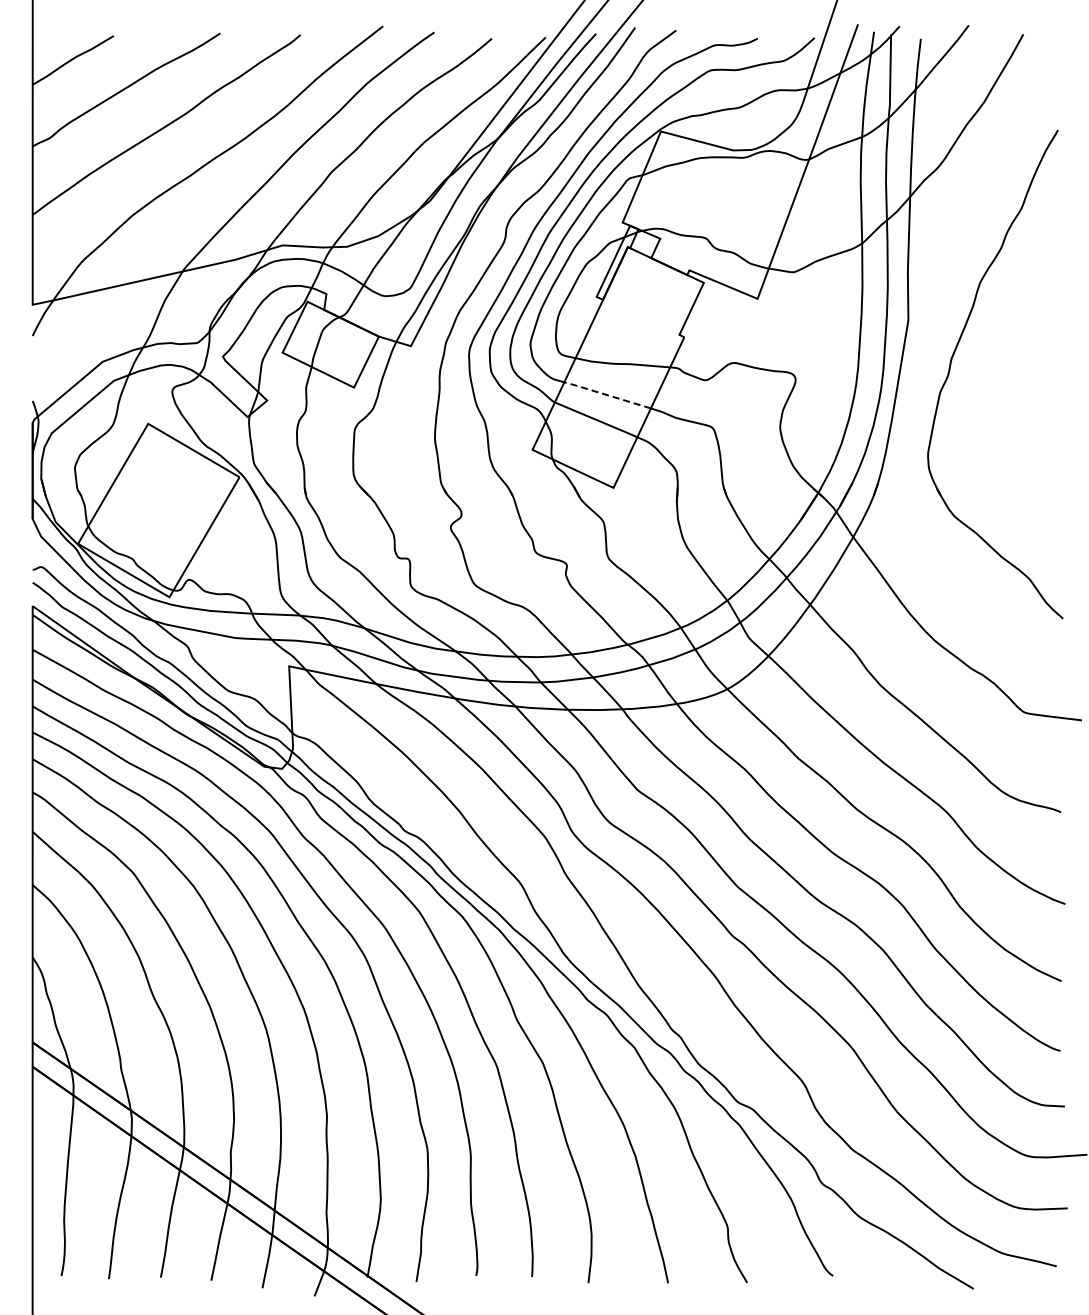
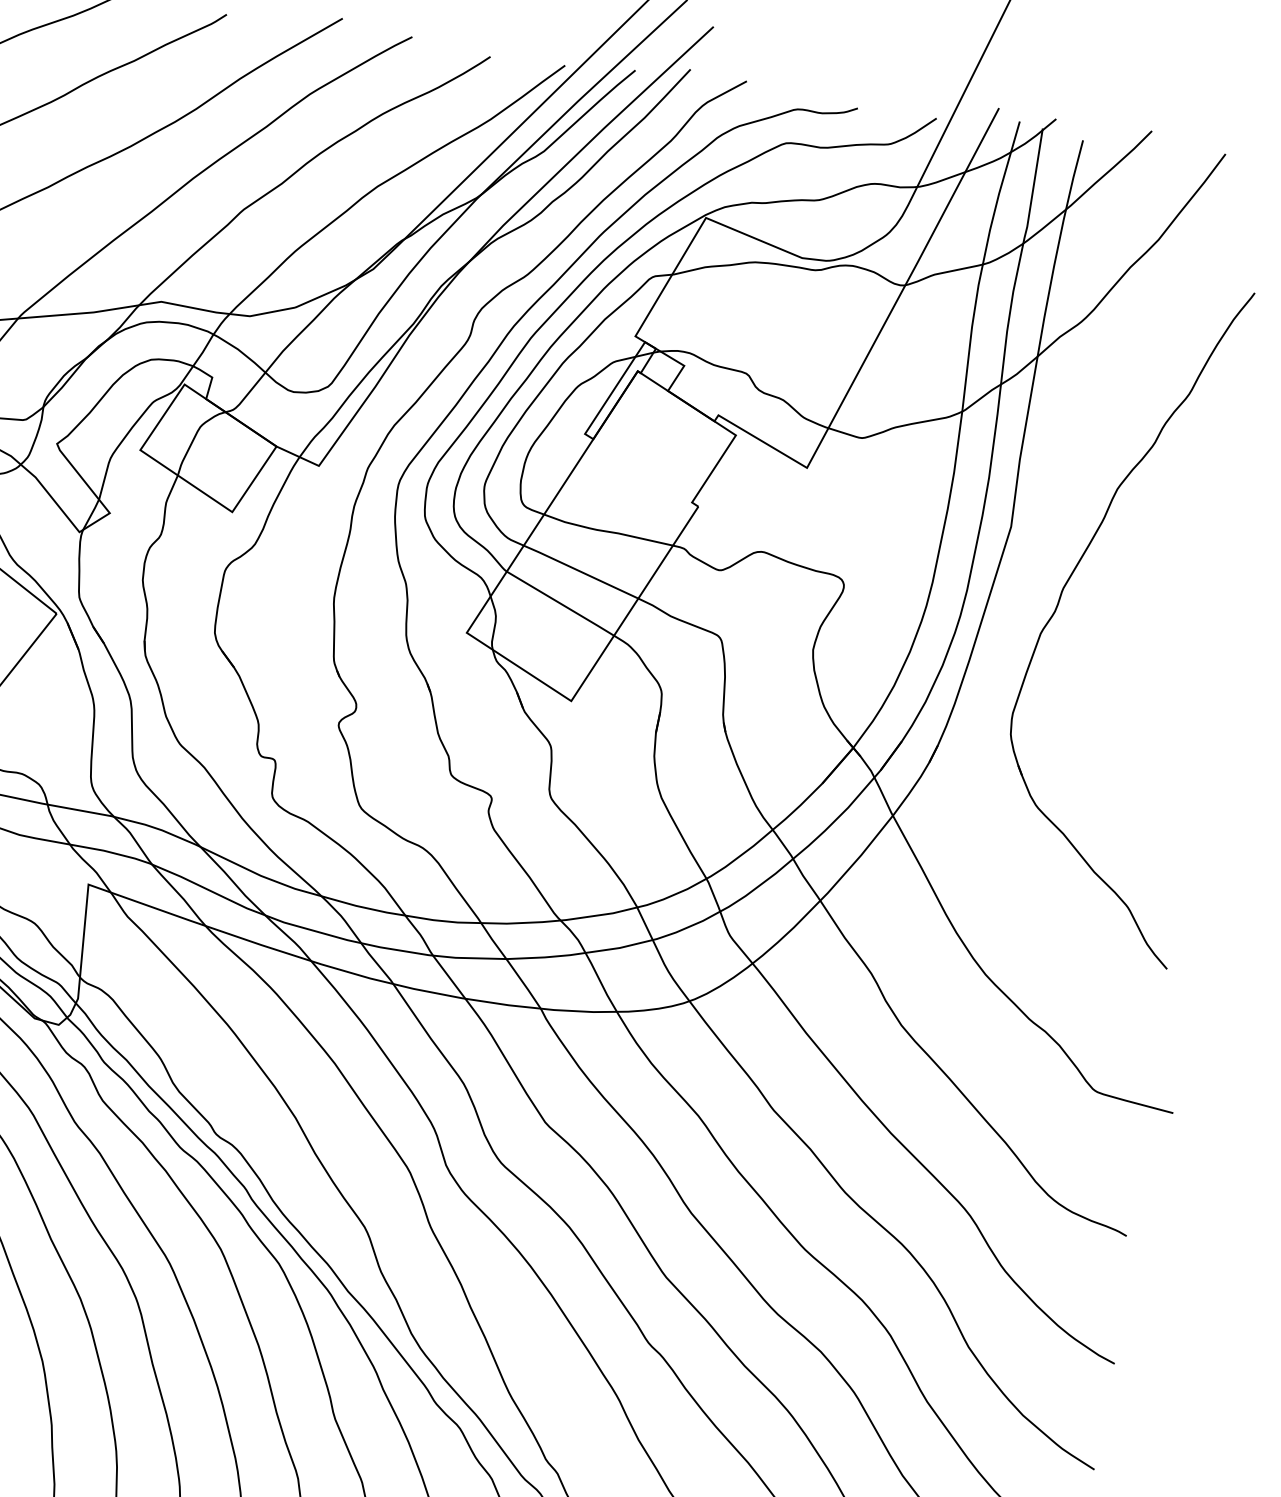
line: (606, 394) -> (579, 570), dashed -> solid

